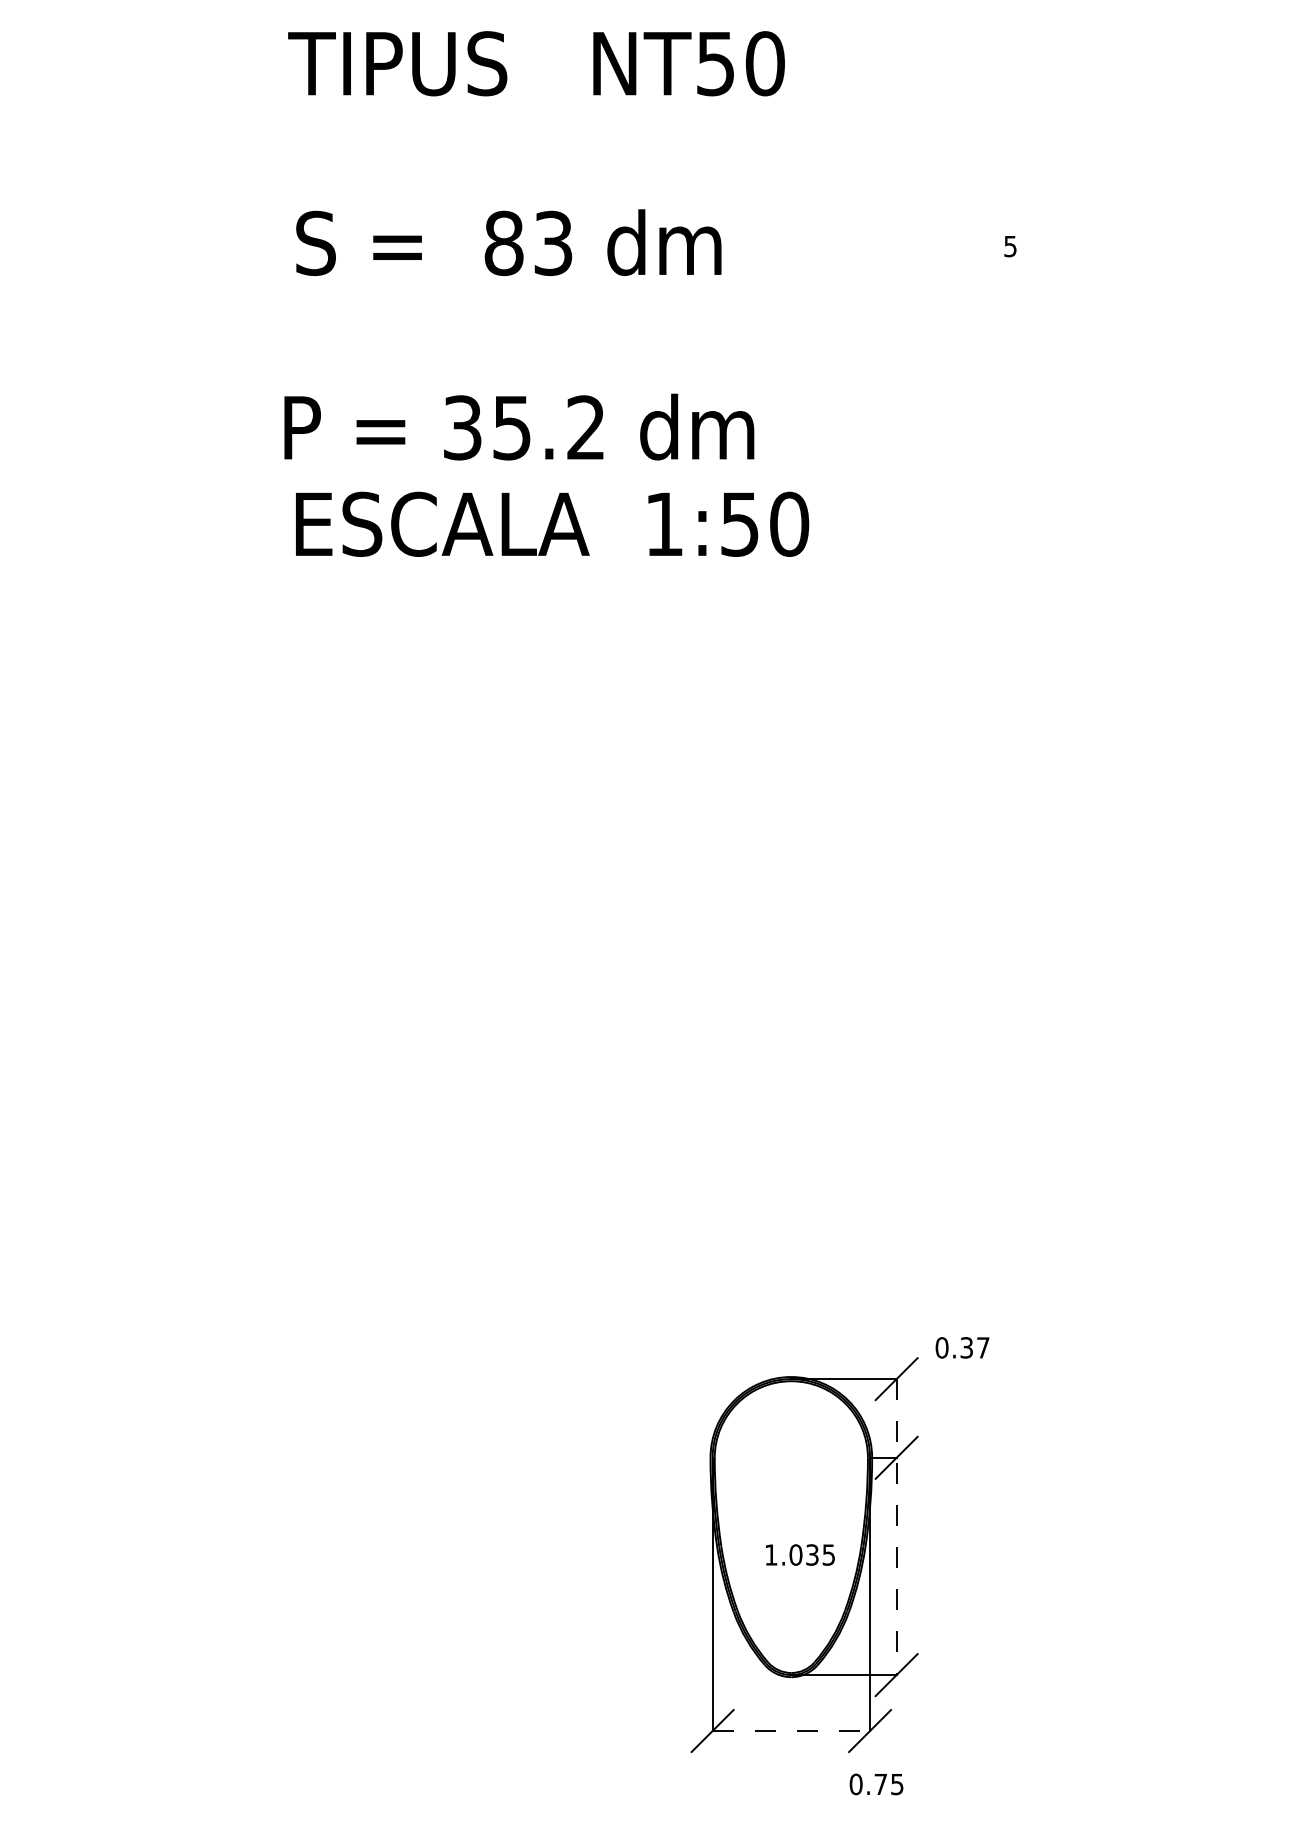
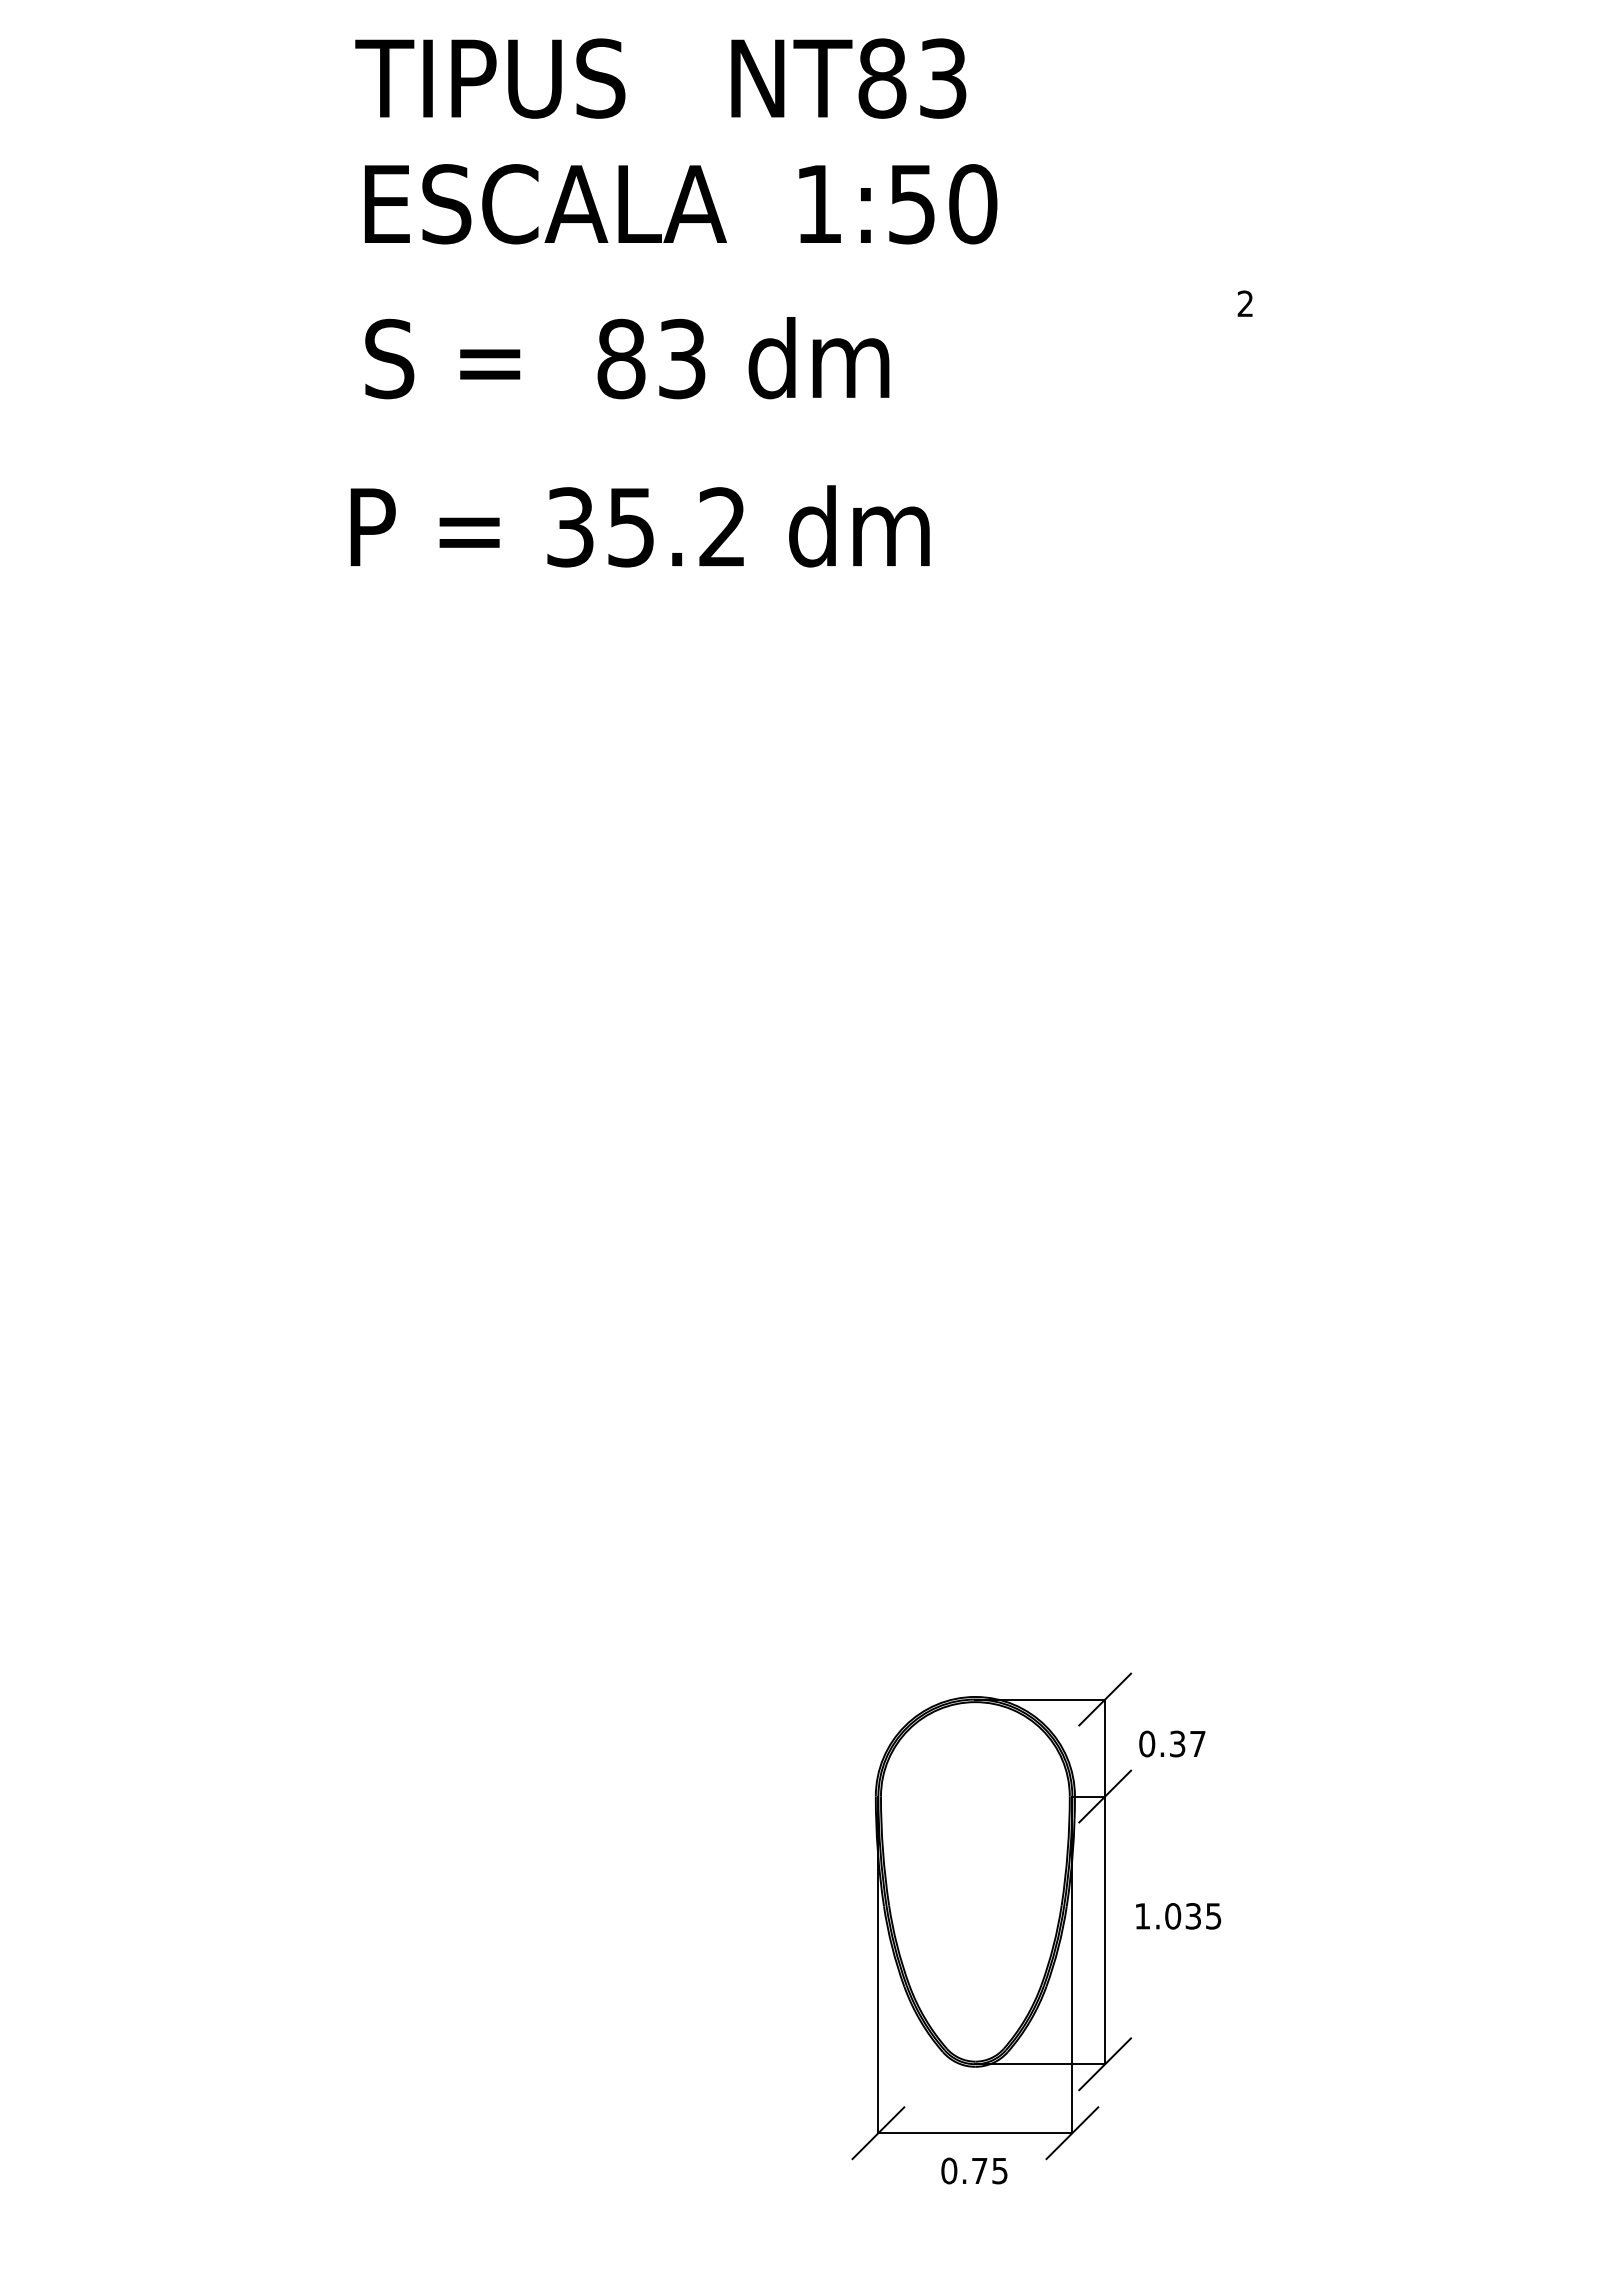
text: (740, 63) -> (912, 78), NT50 -> NT83
text: (509, 242) -> (627, 358), moved
text: (1009, 246) -> (1244, 303), 5 -> 2
text: (552, 524) -> (681, 204), moved
text: (962, 1347) -> (1172, 1743), moved
line: (896, 1527) -> (1105, 1882), dashed -> solid
text: (800, 1555) -> (1178, 1916), moved
line: (791, 1731) -> (975, 2133), dashed -> solid
text: (876, 1784) -> (974, 2170), moved

